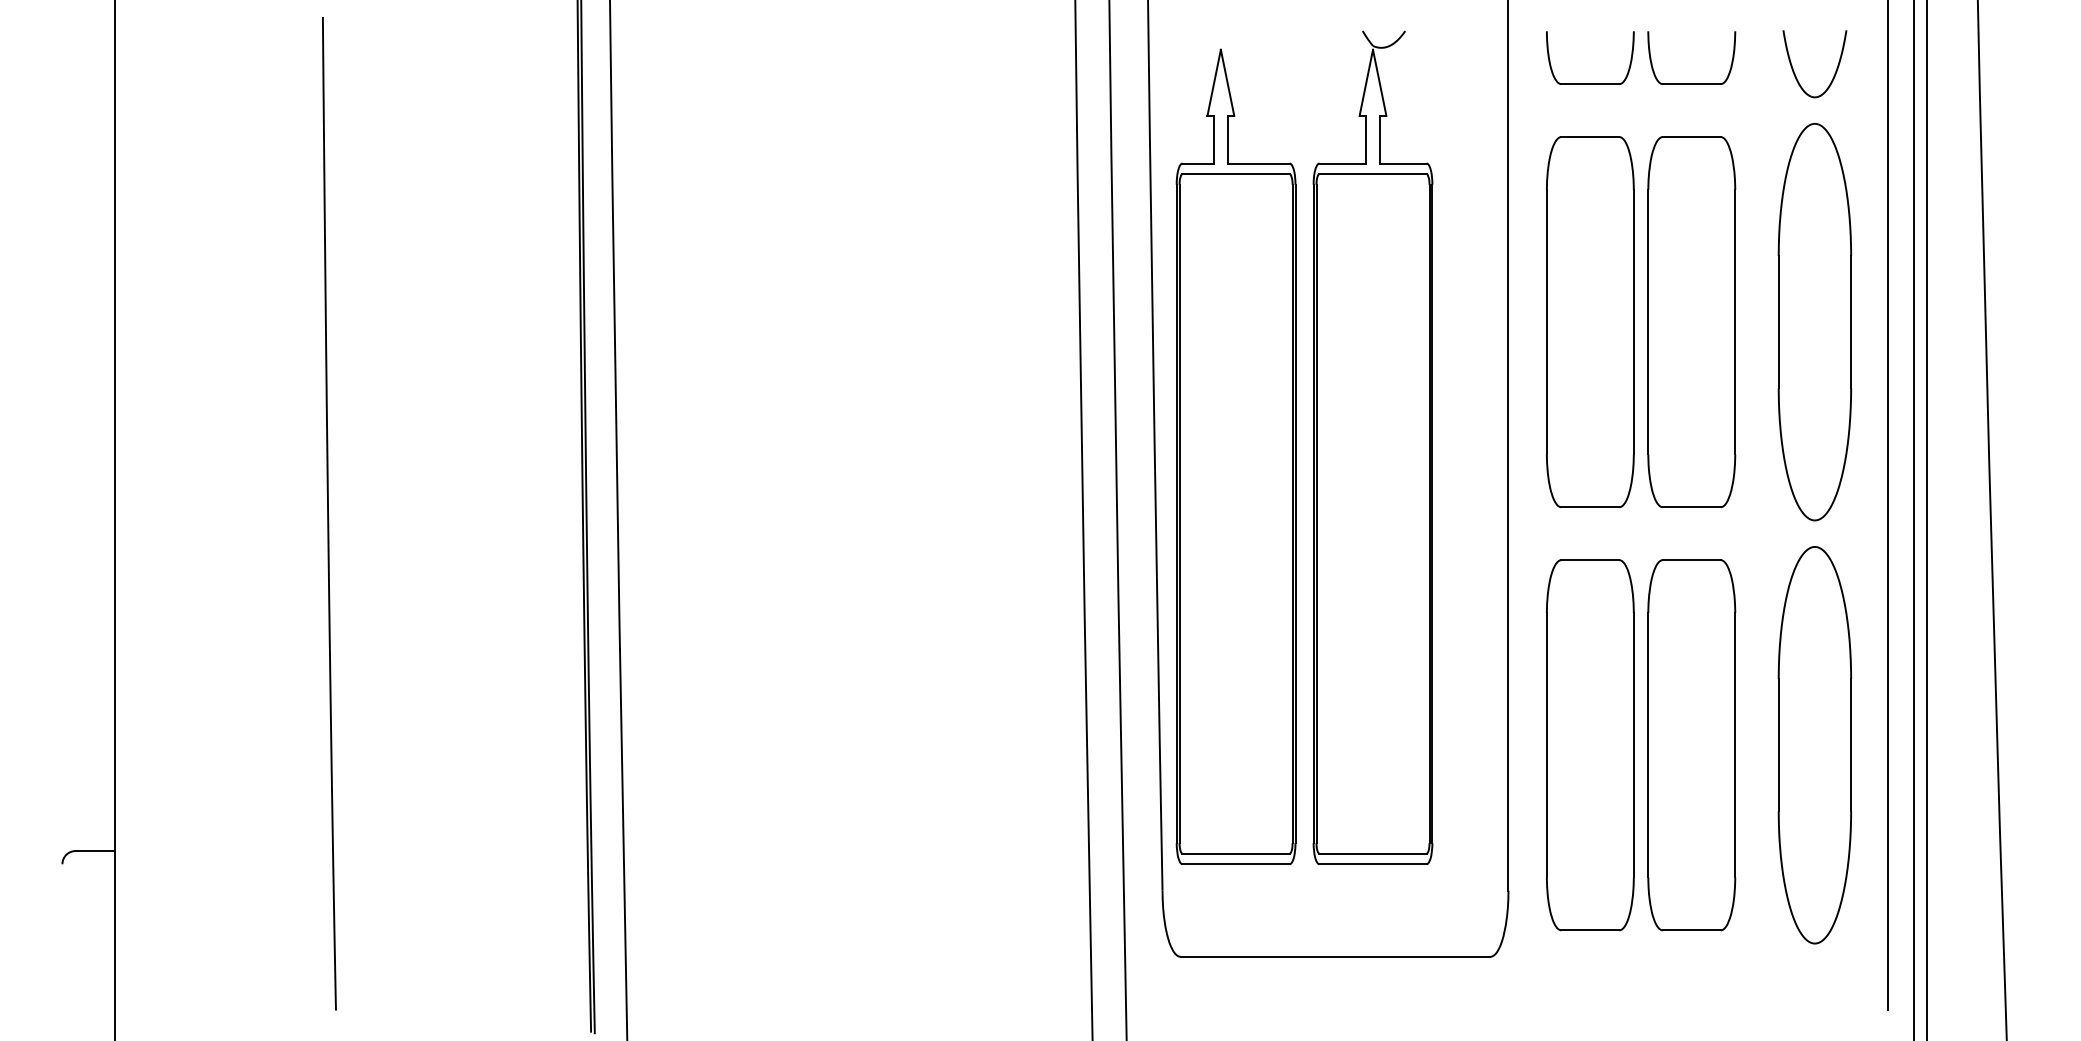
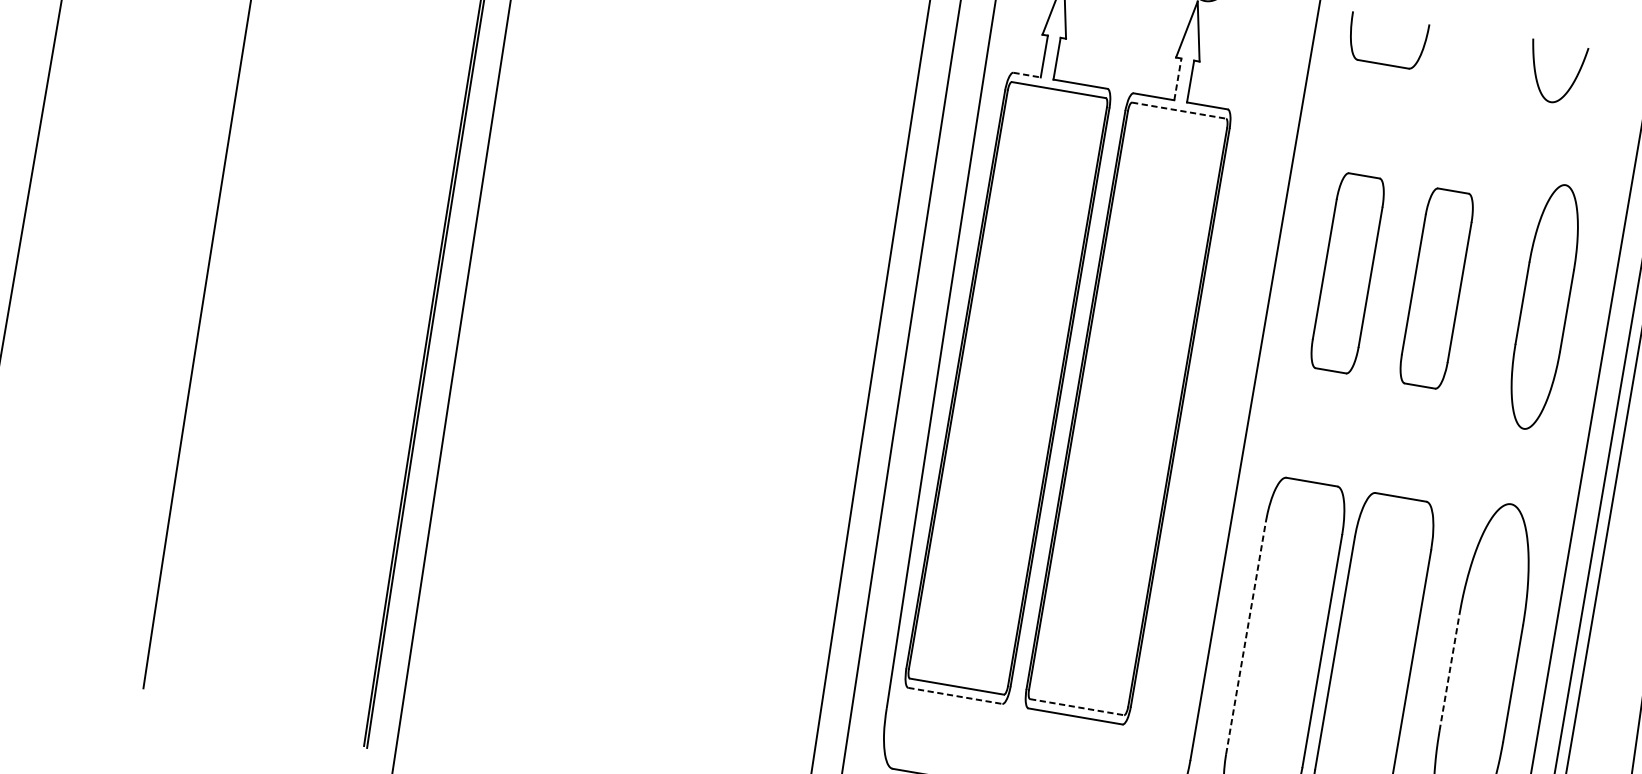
curve: (1795, 73) -> (1537, 78), moved
part: (1691, 83) -> (1472, 78), removed
line: (1365, 139) -> (1177, 79), solid -> dashed
line: (1198, 163) -> (1027, 75), solid -> dashed
line: (1373, 174) -> (1179, 111), solid -> dashed
part: (1590, 322) -> (1347, 273), size x0.6
part: (1691, 322) -> (1436, 288), size x0.6
part: (1814, 322) -> (1544, 307), size x0.7
line: (1546, 744) -> (1245, 637), solid -> dashed
line: (1778, 744) -> (1449, 672), solid -> dashed
line: (1373, 853) -> (1077, 707), solid -> dashed
line: (1236, 864) -> (955, 696), solid -> dashed

